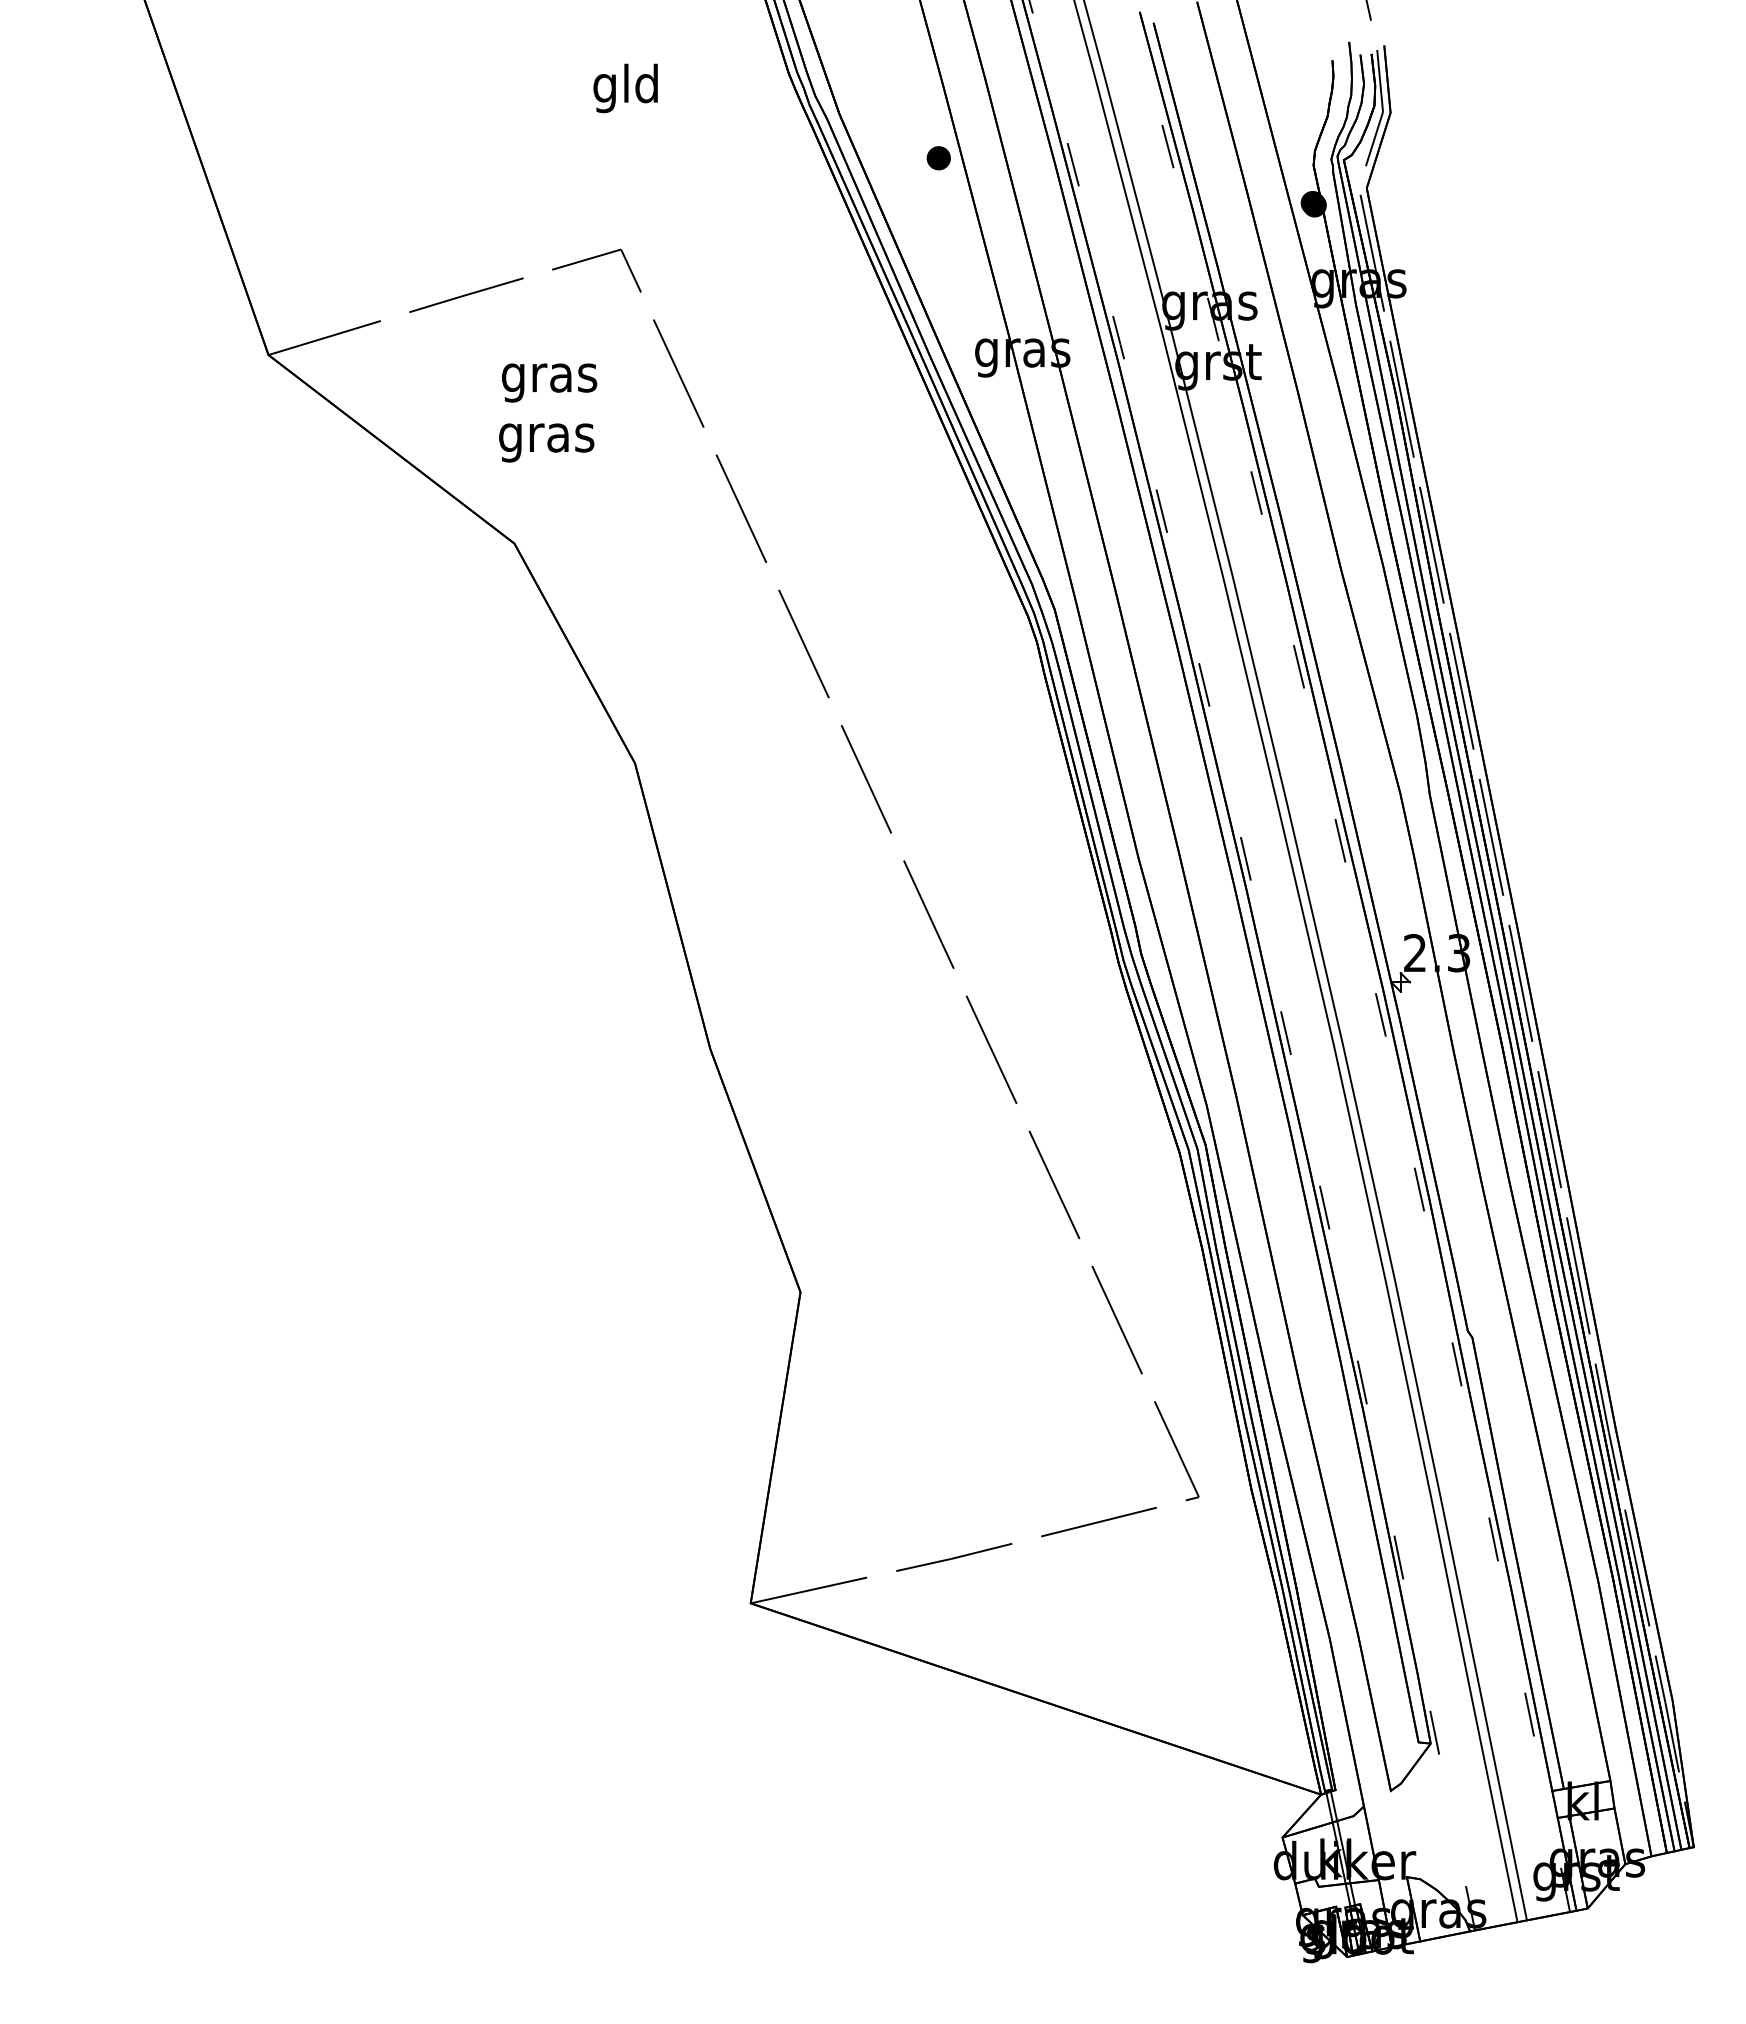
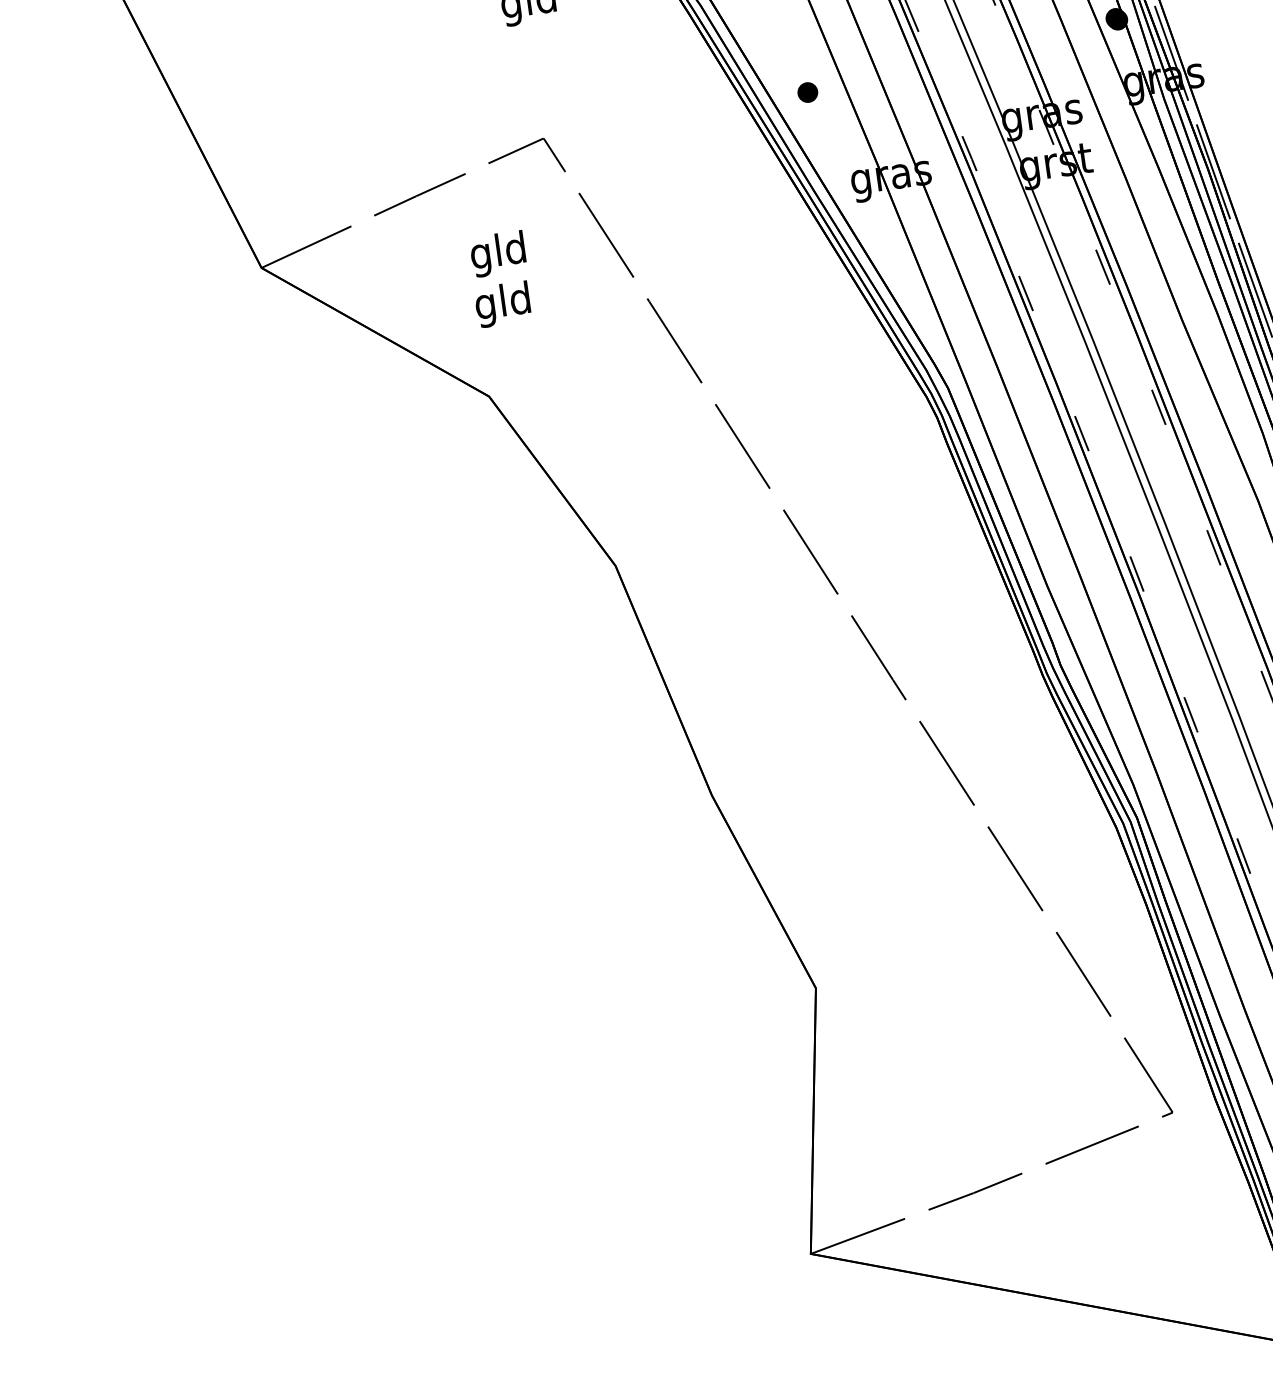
part: (938, 158) -> (807, 92), moved
text: (549, 377) -> (498, 253), gras -> gld
text: (546, 437) -> (503, 304), gras -> gld

